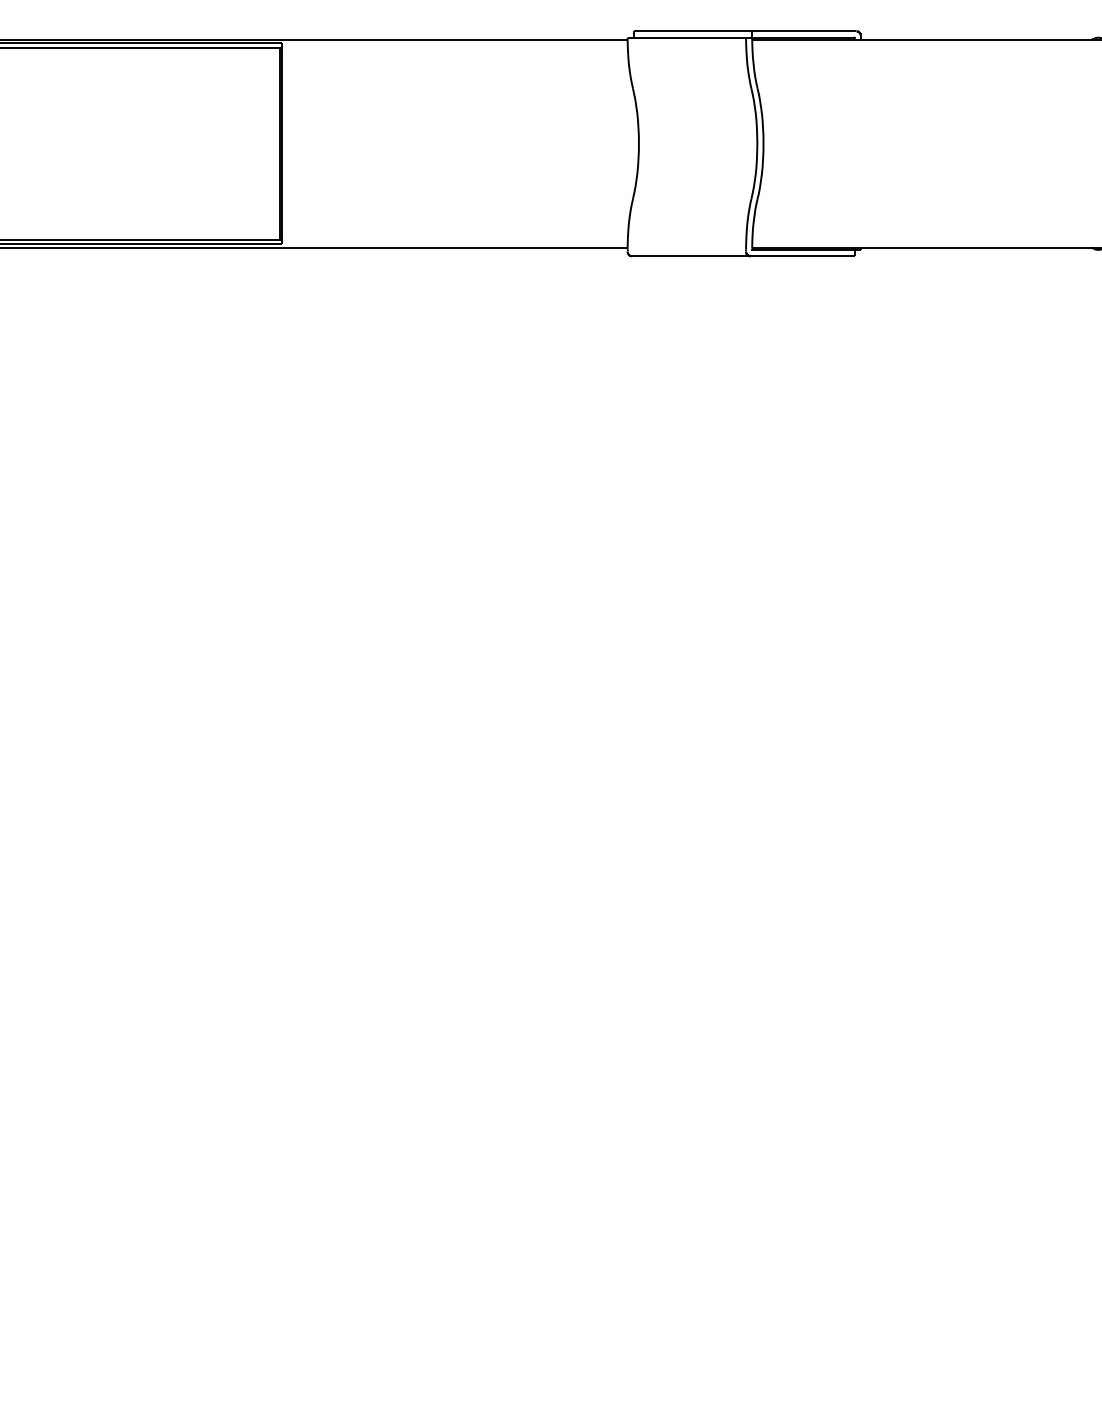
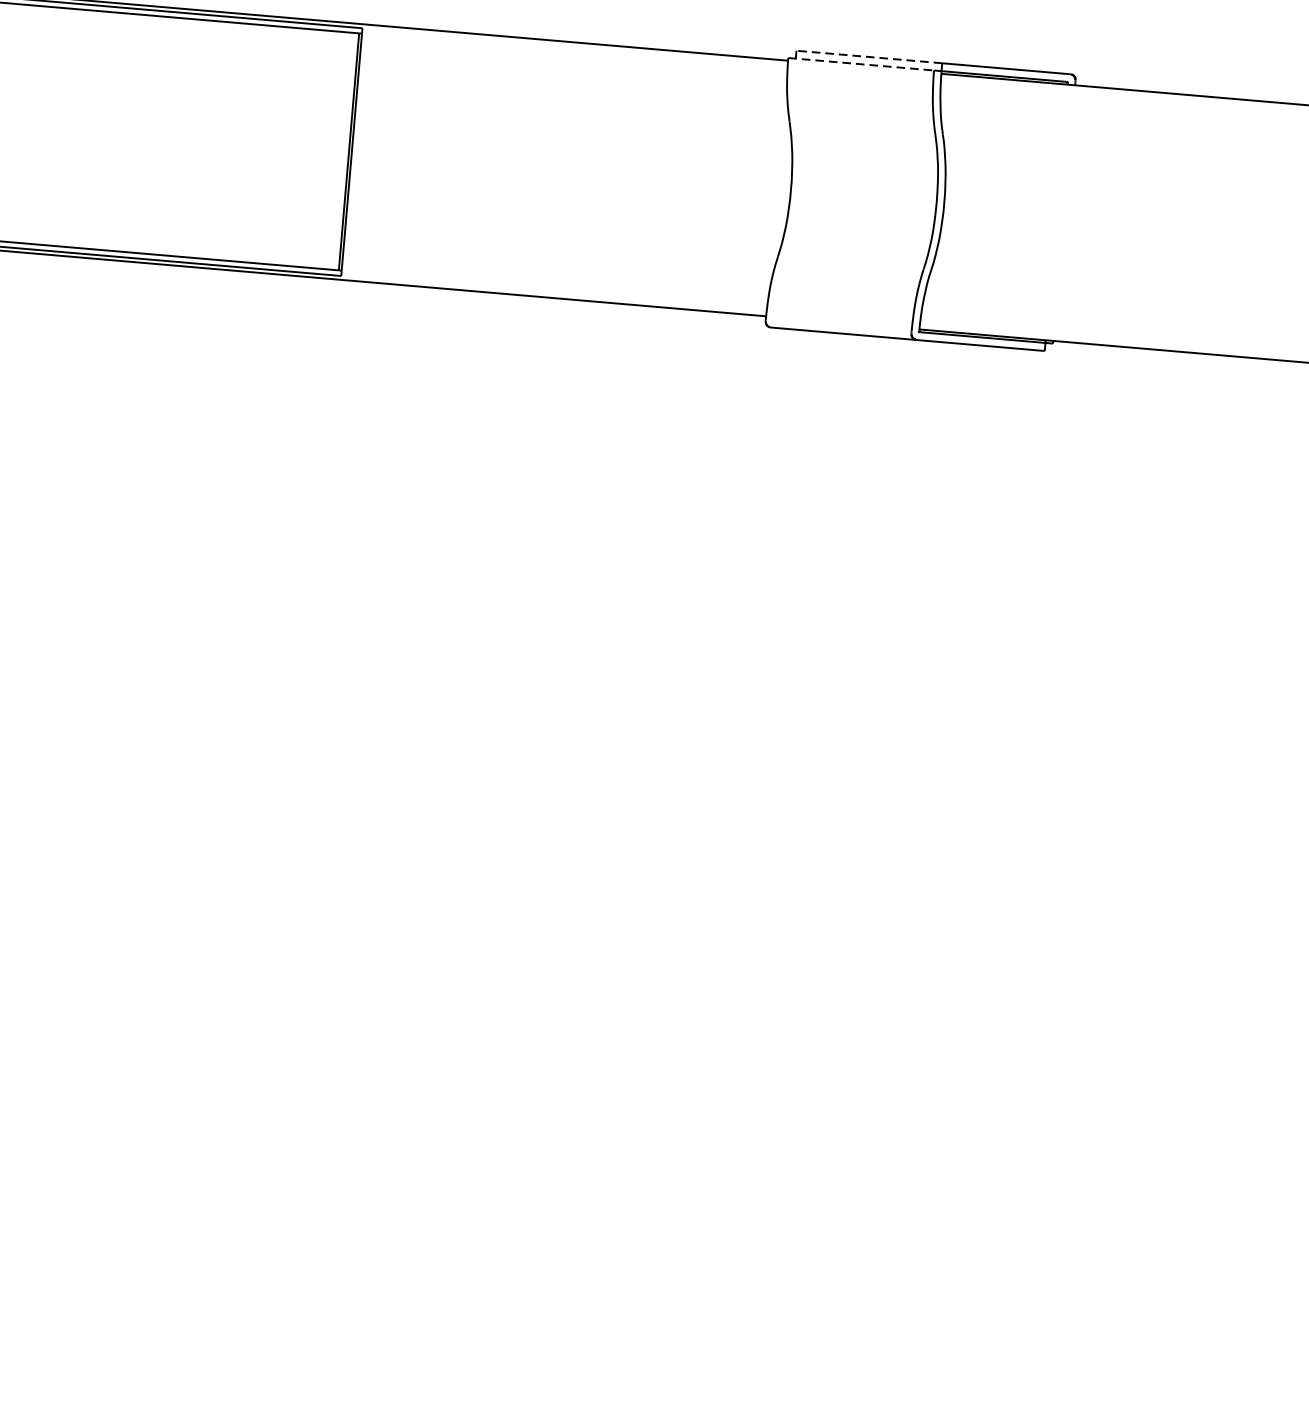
line: (692, 31) -> (868, 57), solid -> dashed
line: (687, 37) -> (861, 64), solid -> dashed

